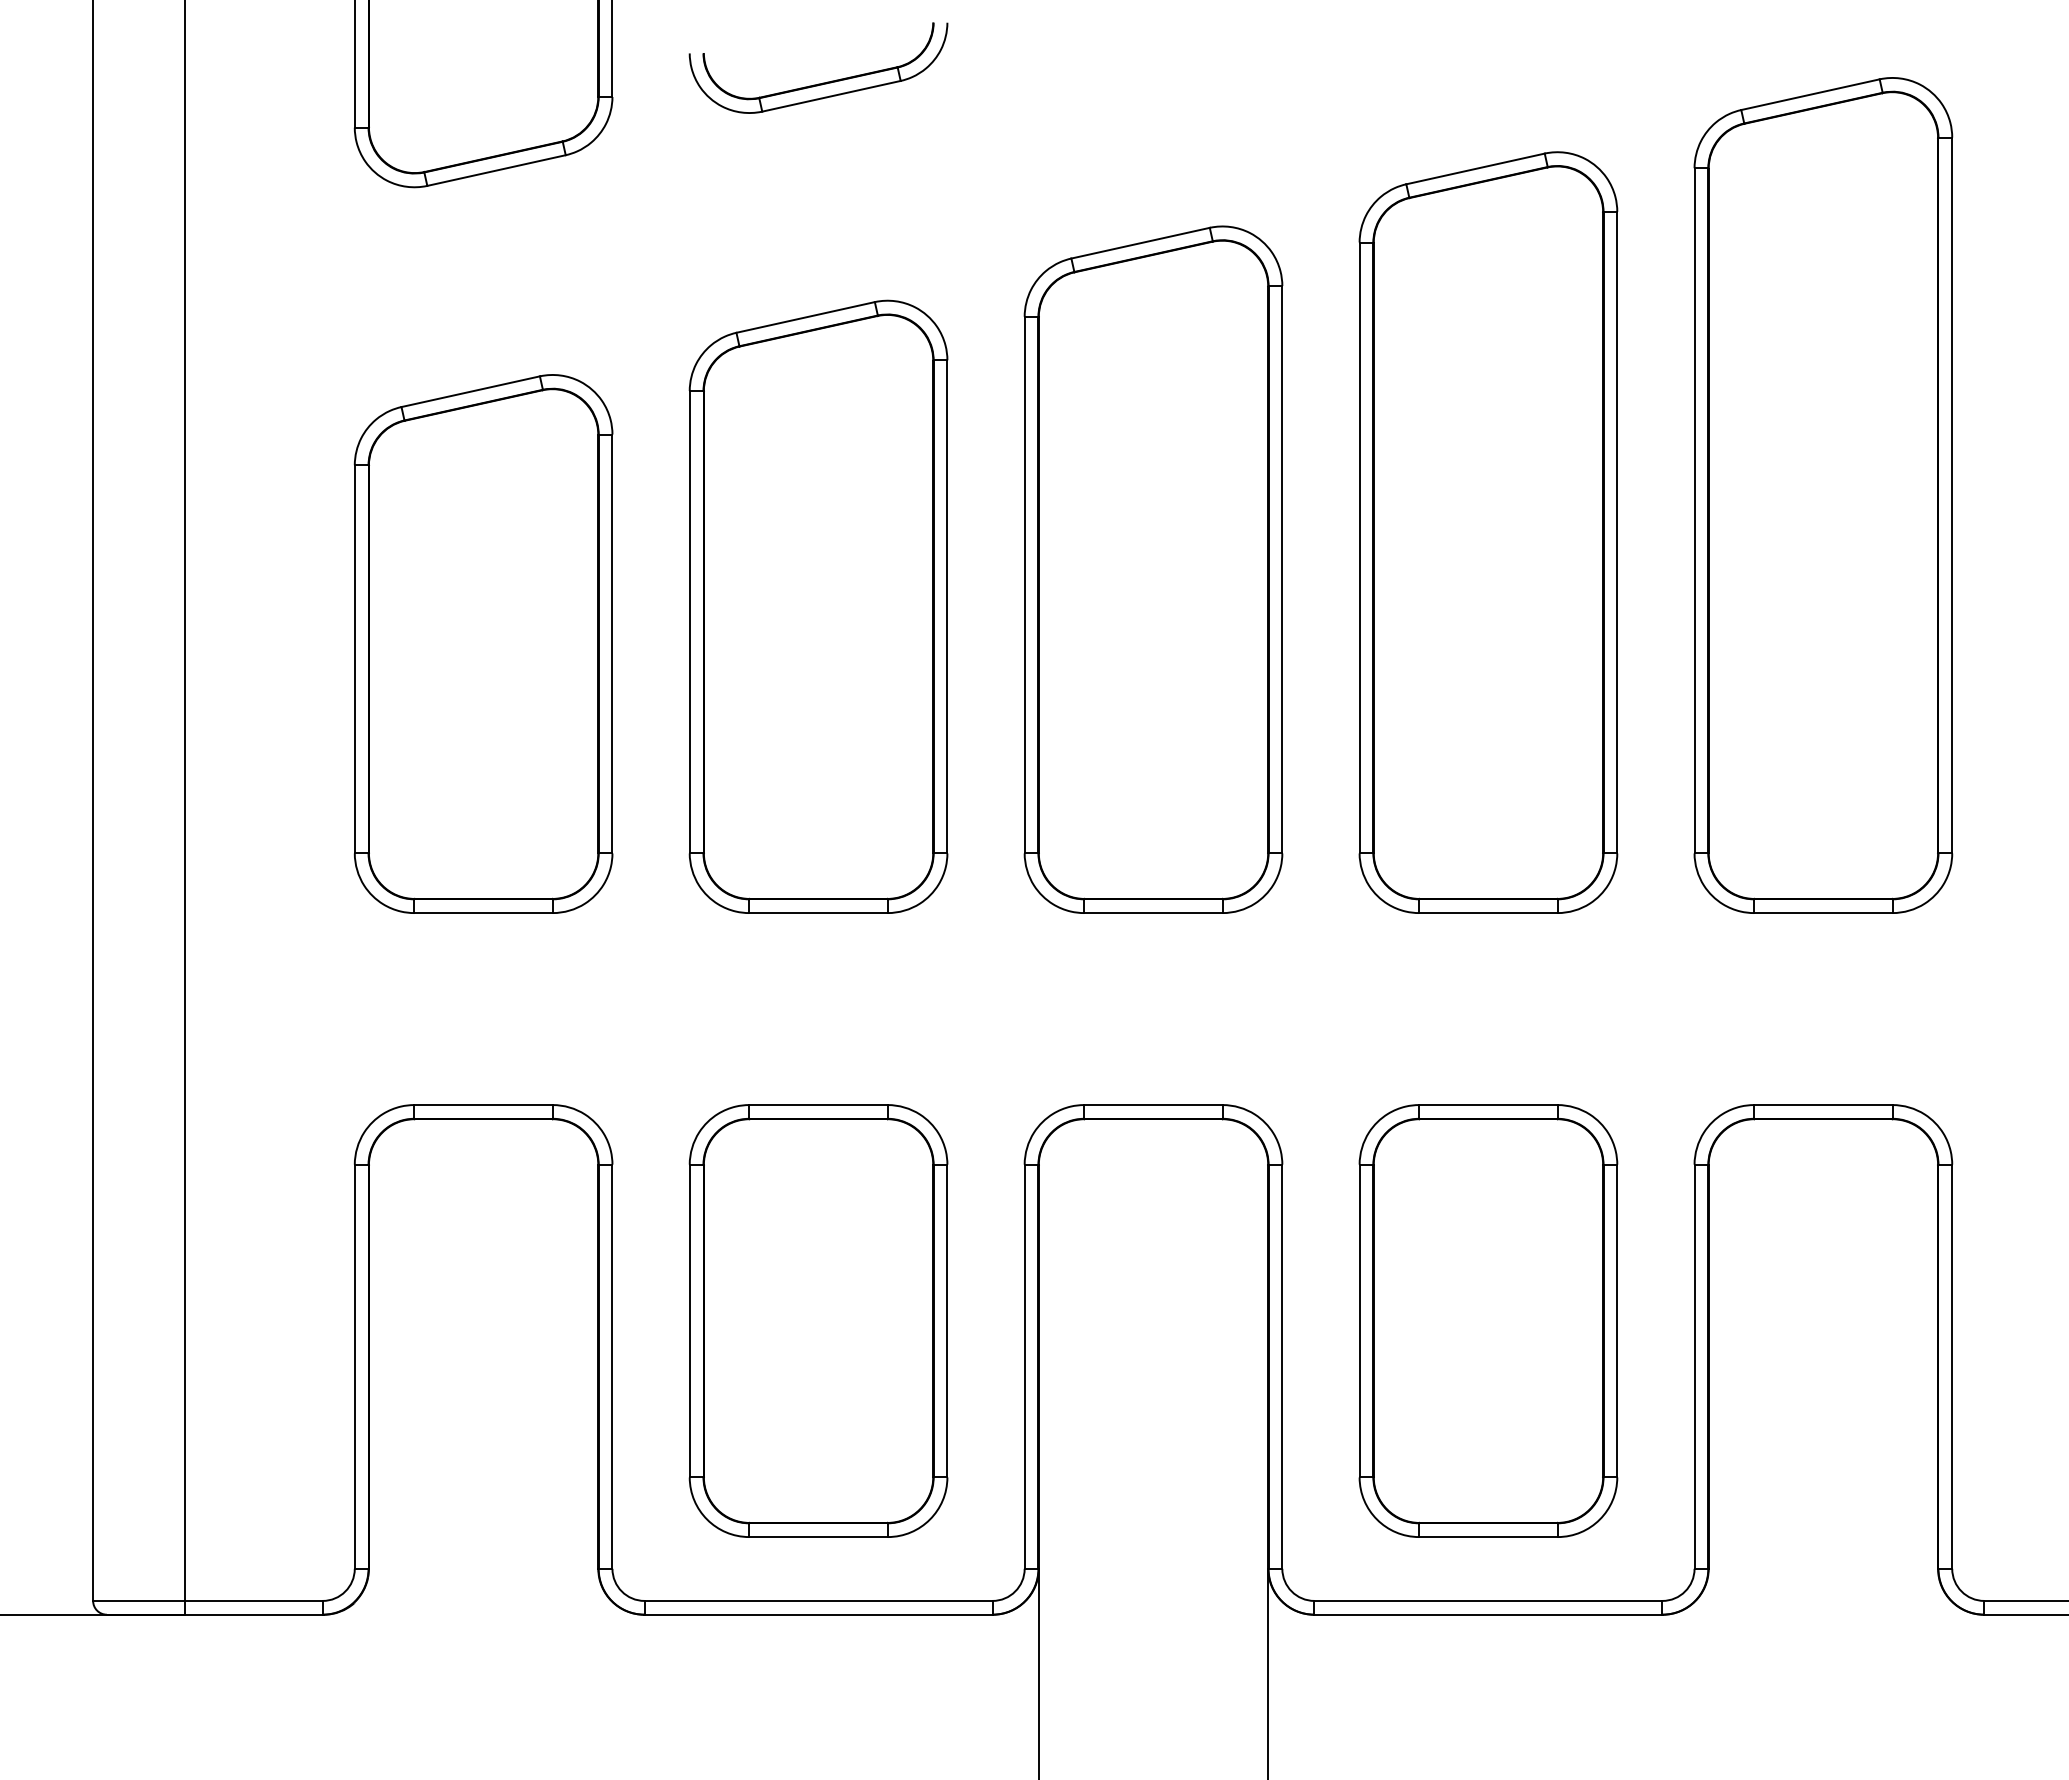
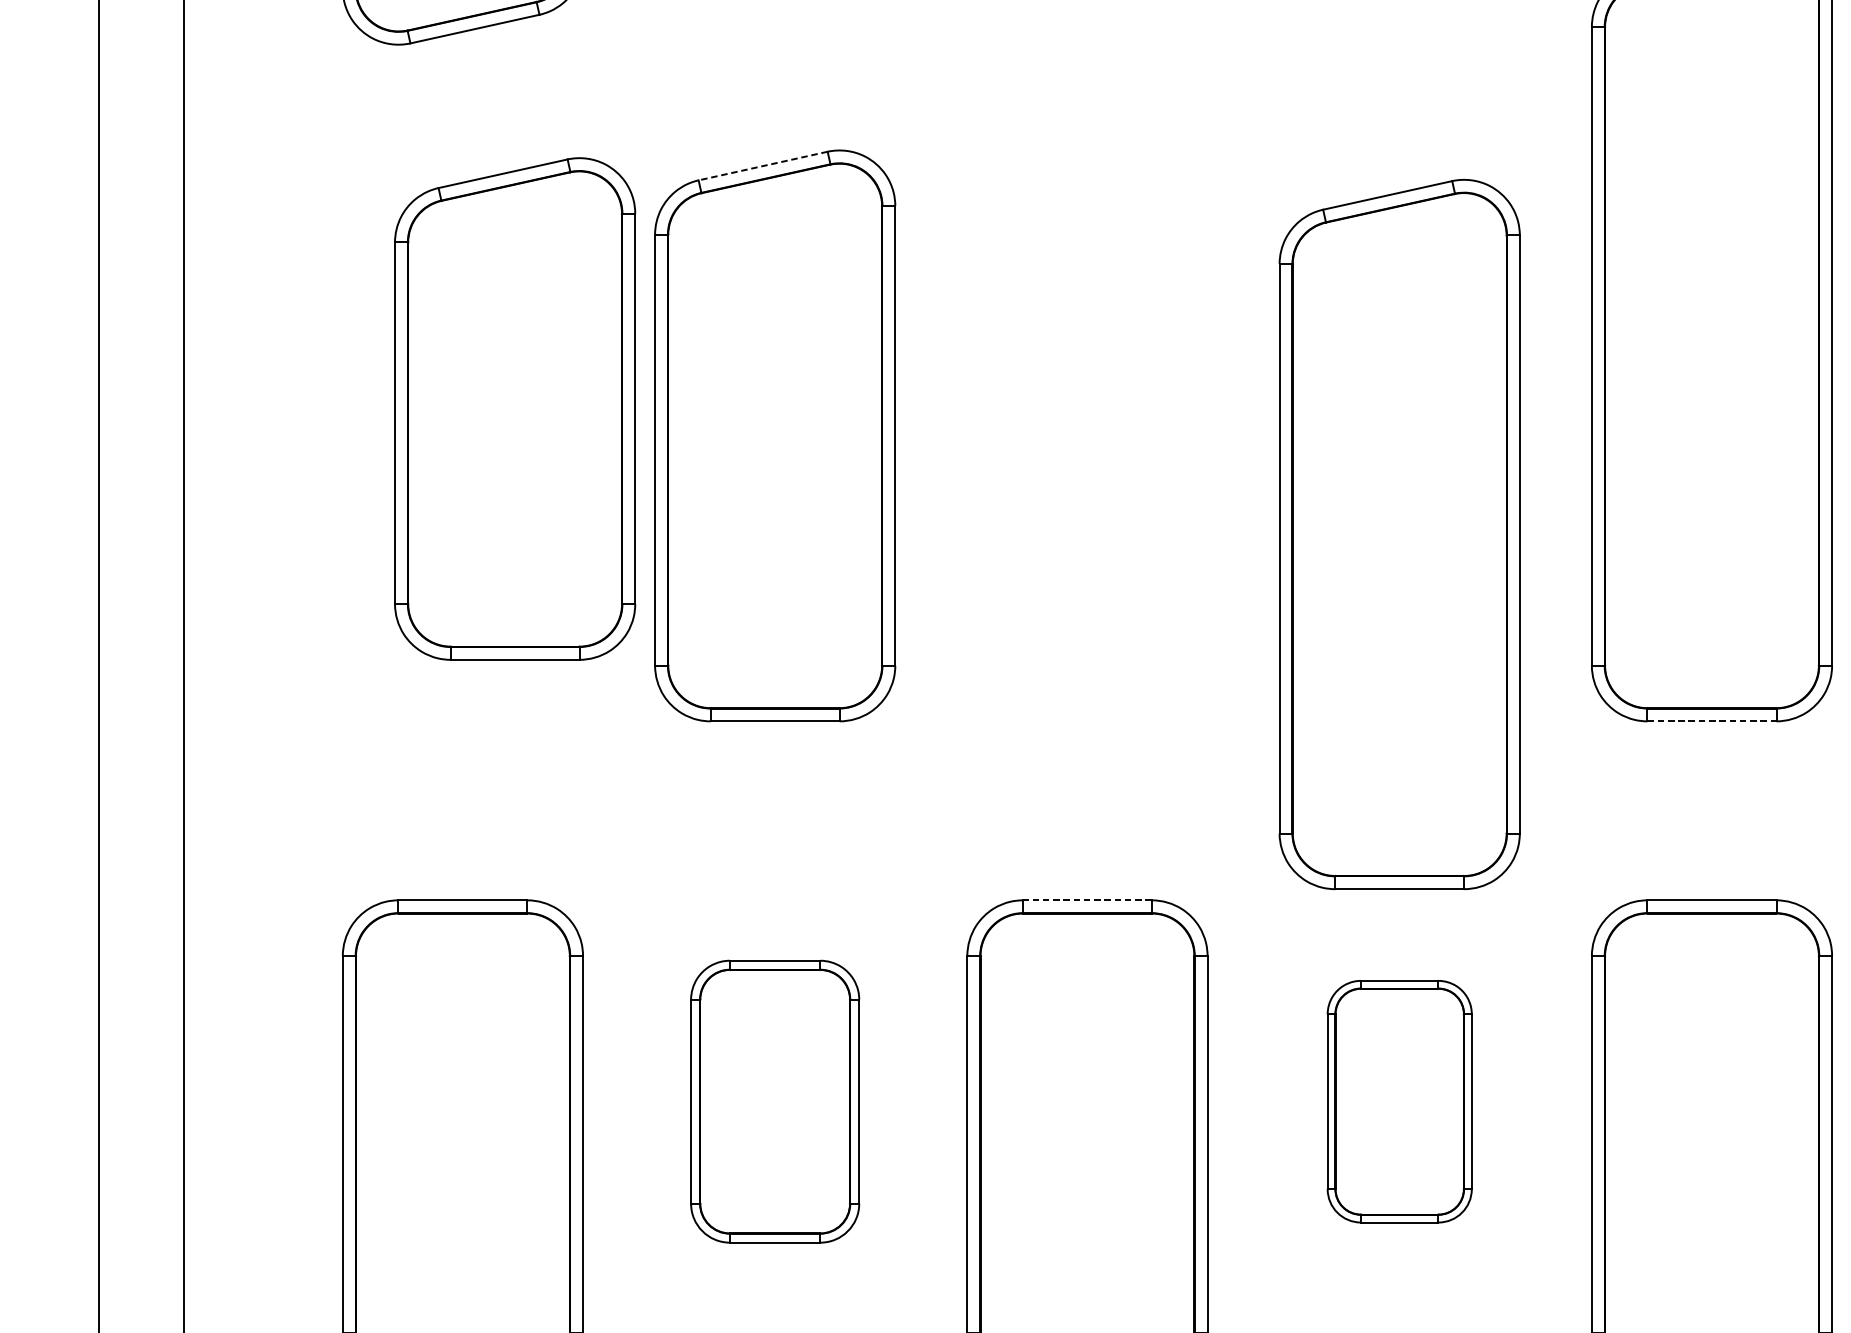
line: (805, 317) -> (763, 166), solid -> dashed
part: (1488, 532) -> (1399, 534), moved
part: (1153, 569) -> (1087, 401), removed
part: (483, 643) -> (515, 408), moved
line: (1823, 913) -> (1712, 721), solid -> dashed
line: (1153, 1105) -> (1087, 900), solid -> dashed
part: (818, 1320) -> (775, 1101), size x0.7
part: (1488, 1320) -> (1399, 1101), size x0.6

